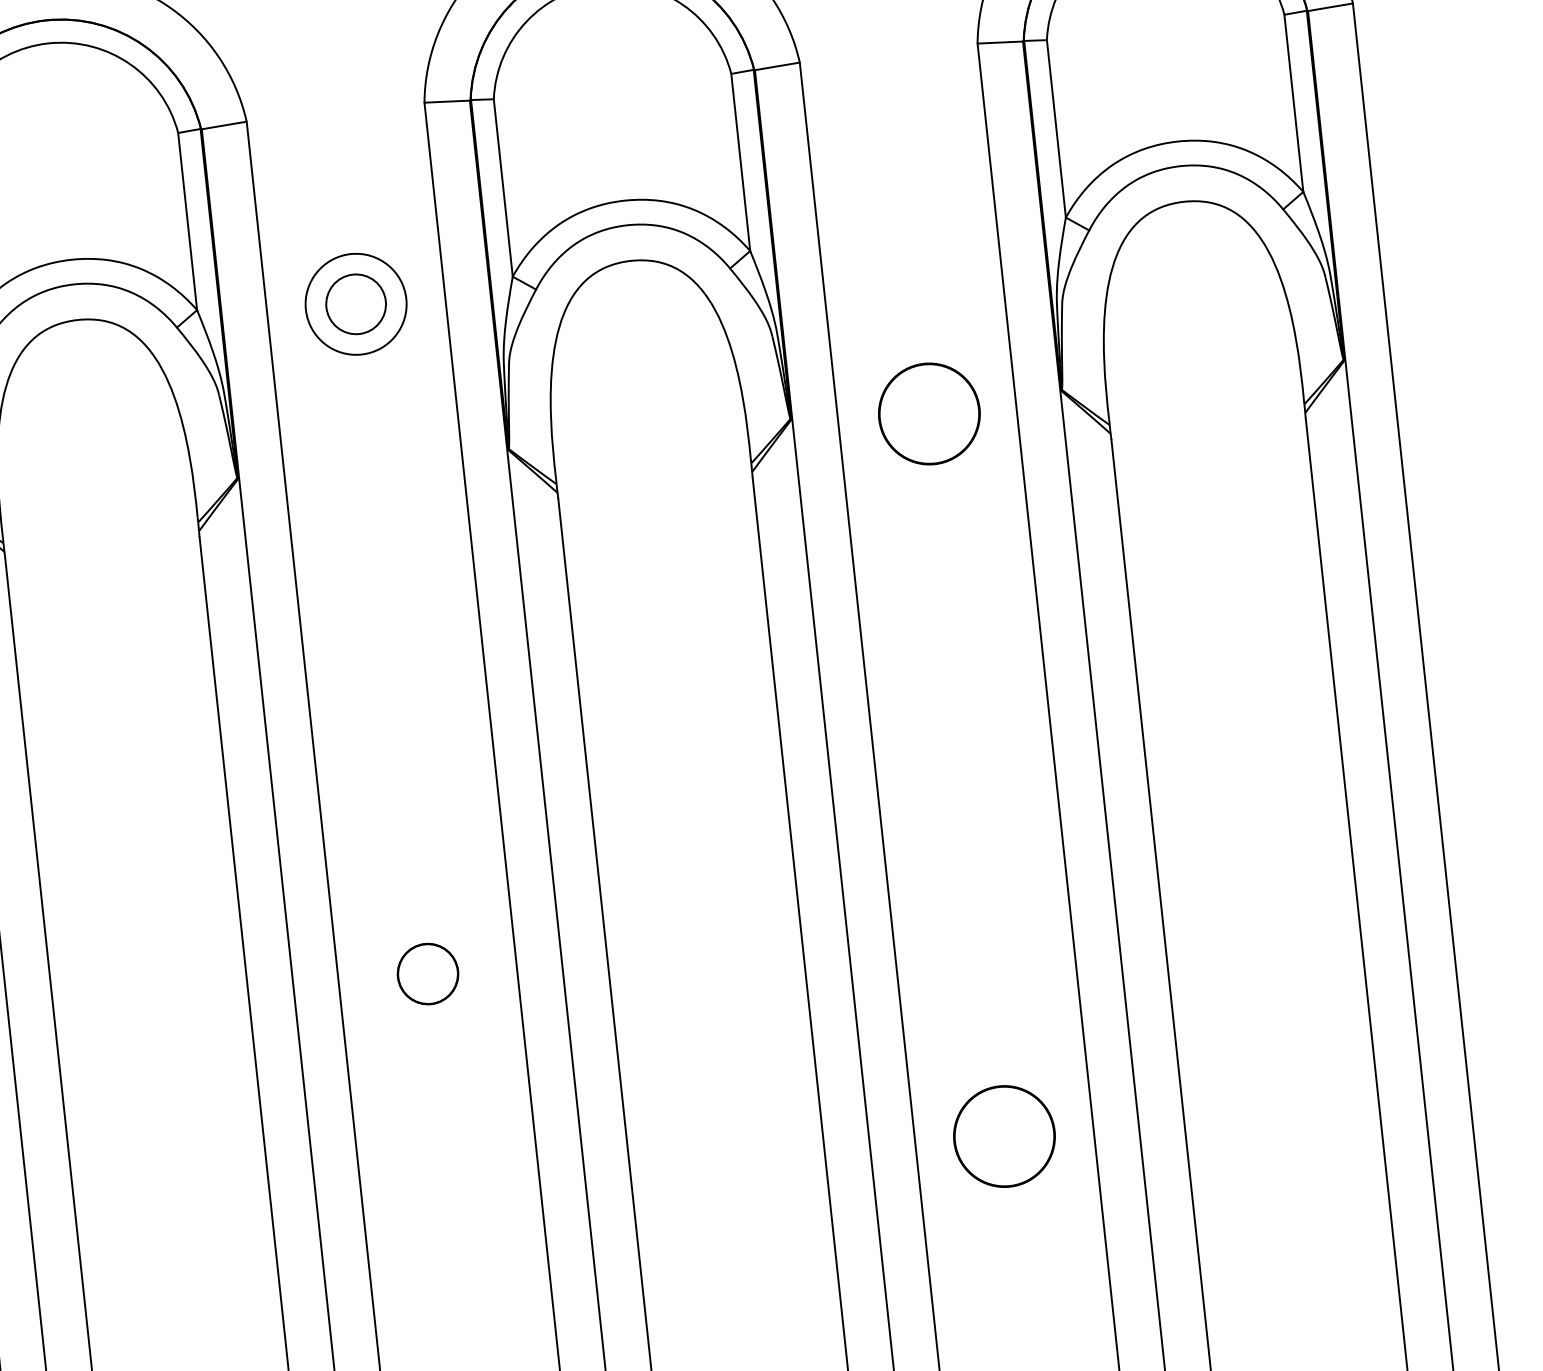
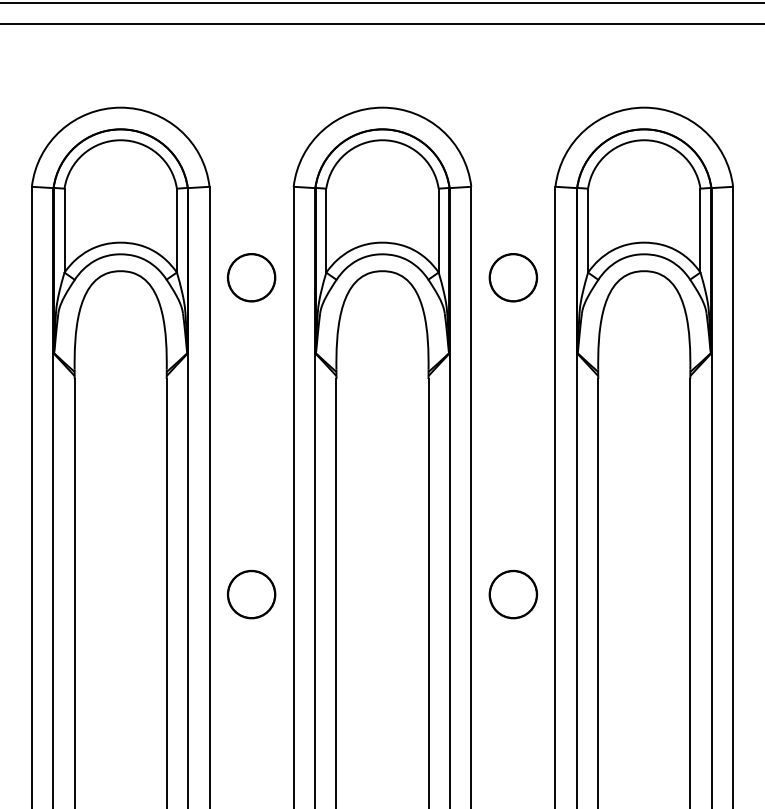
circle: (355, 303) -> (251, 277), size x1.67
circle: (927, 413) -> (512, 277), moved
circle: (427, 973) -> (251, 594), size x1.67
circle: (1002, 1136) -> (512, 594), moved

